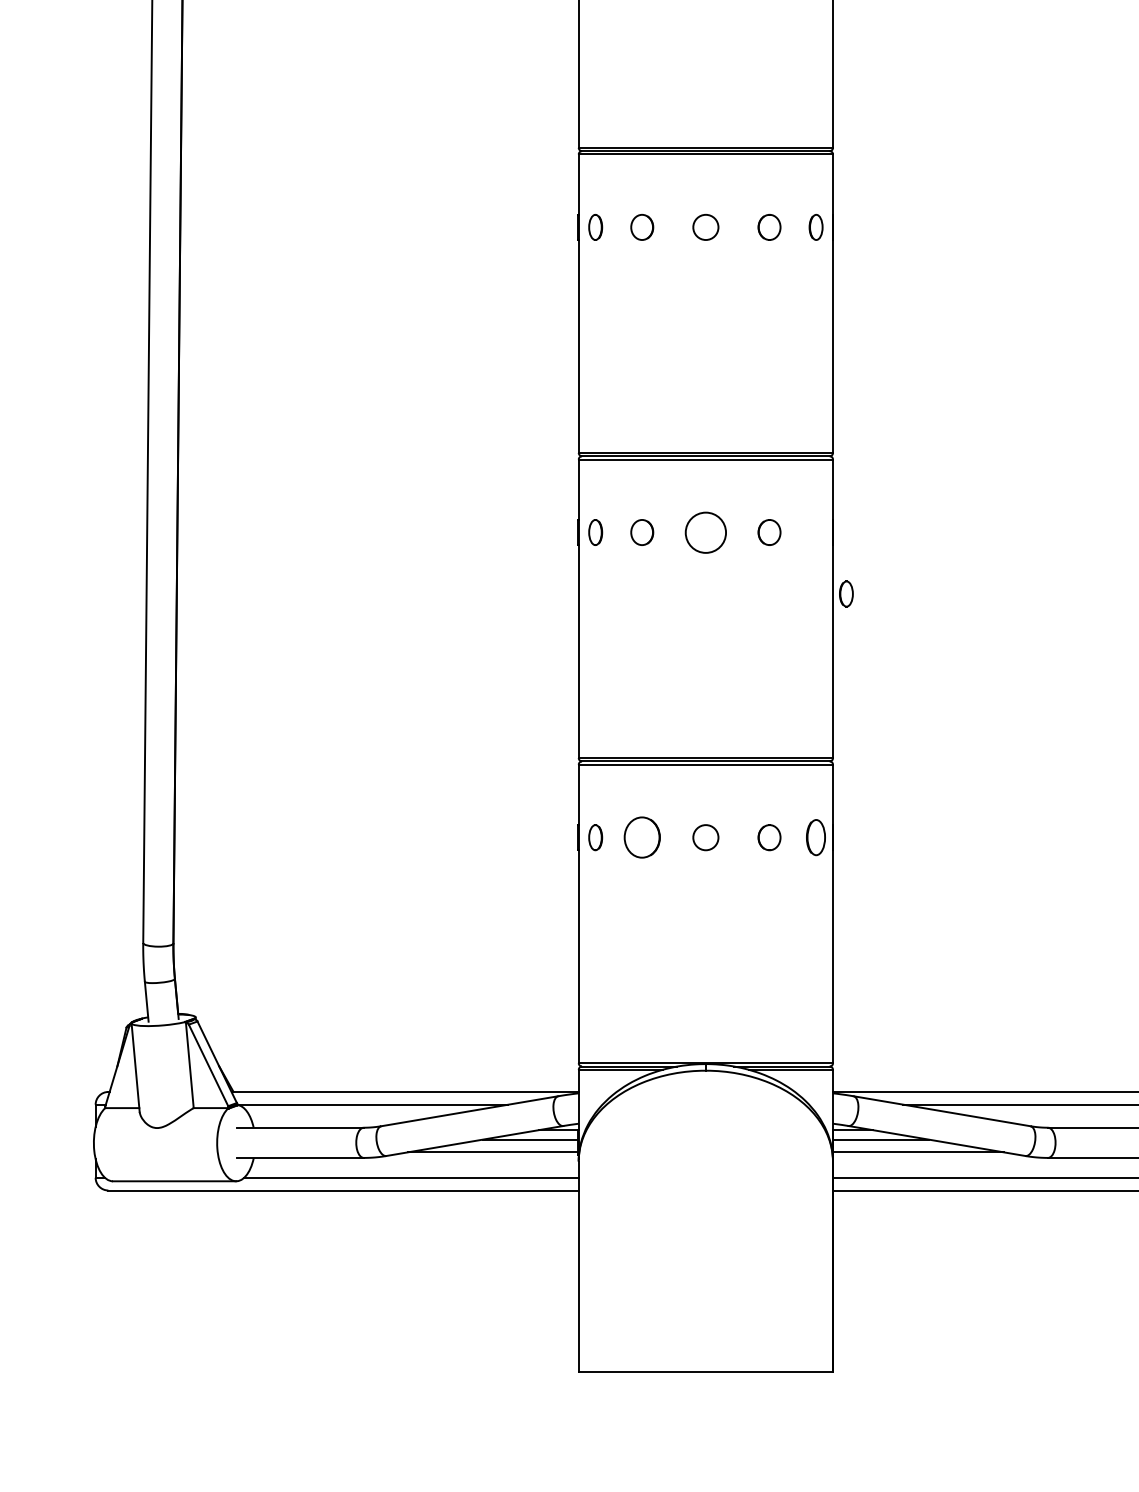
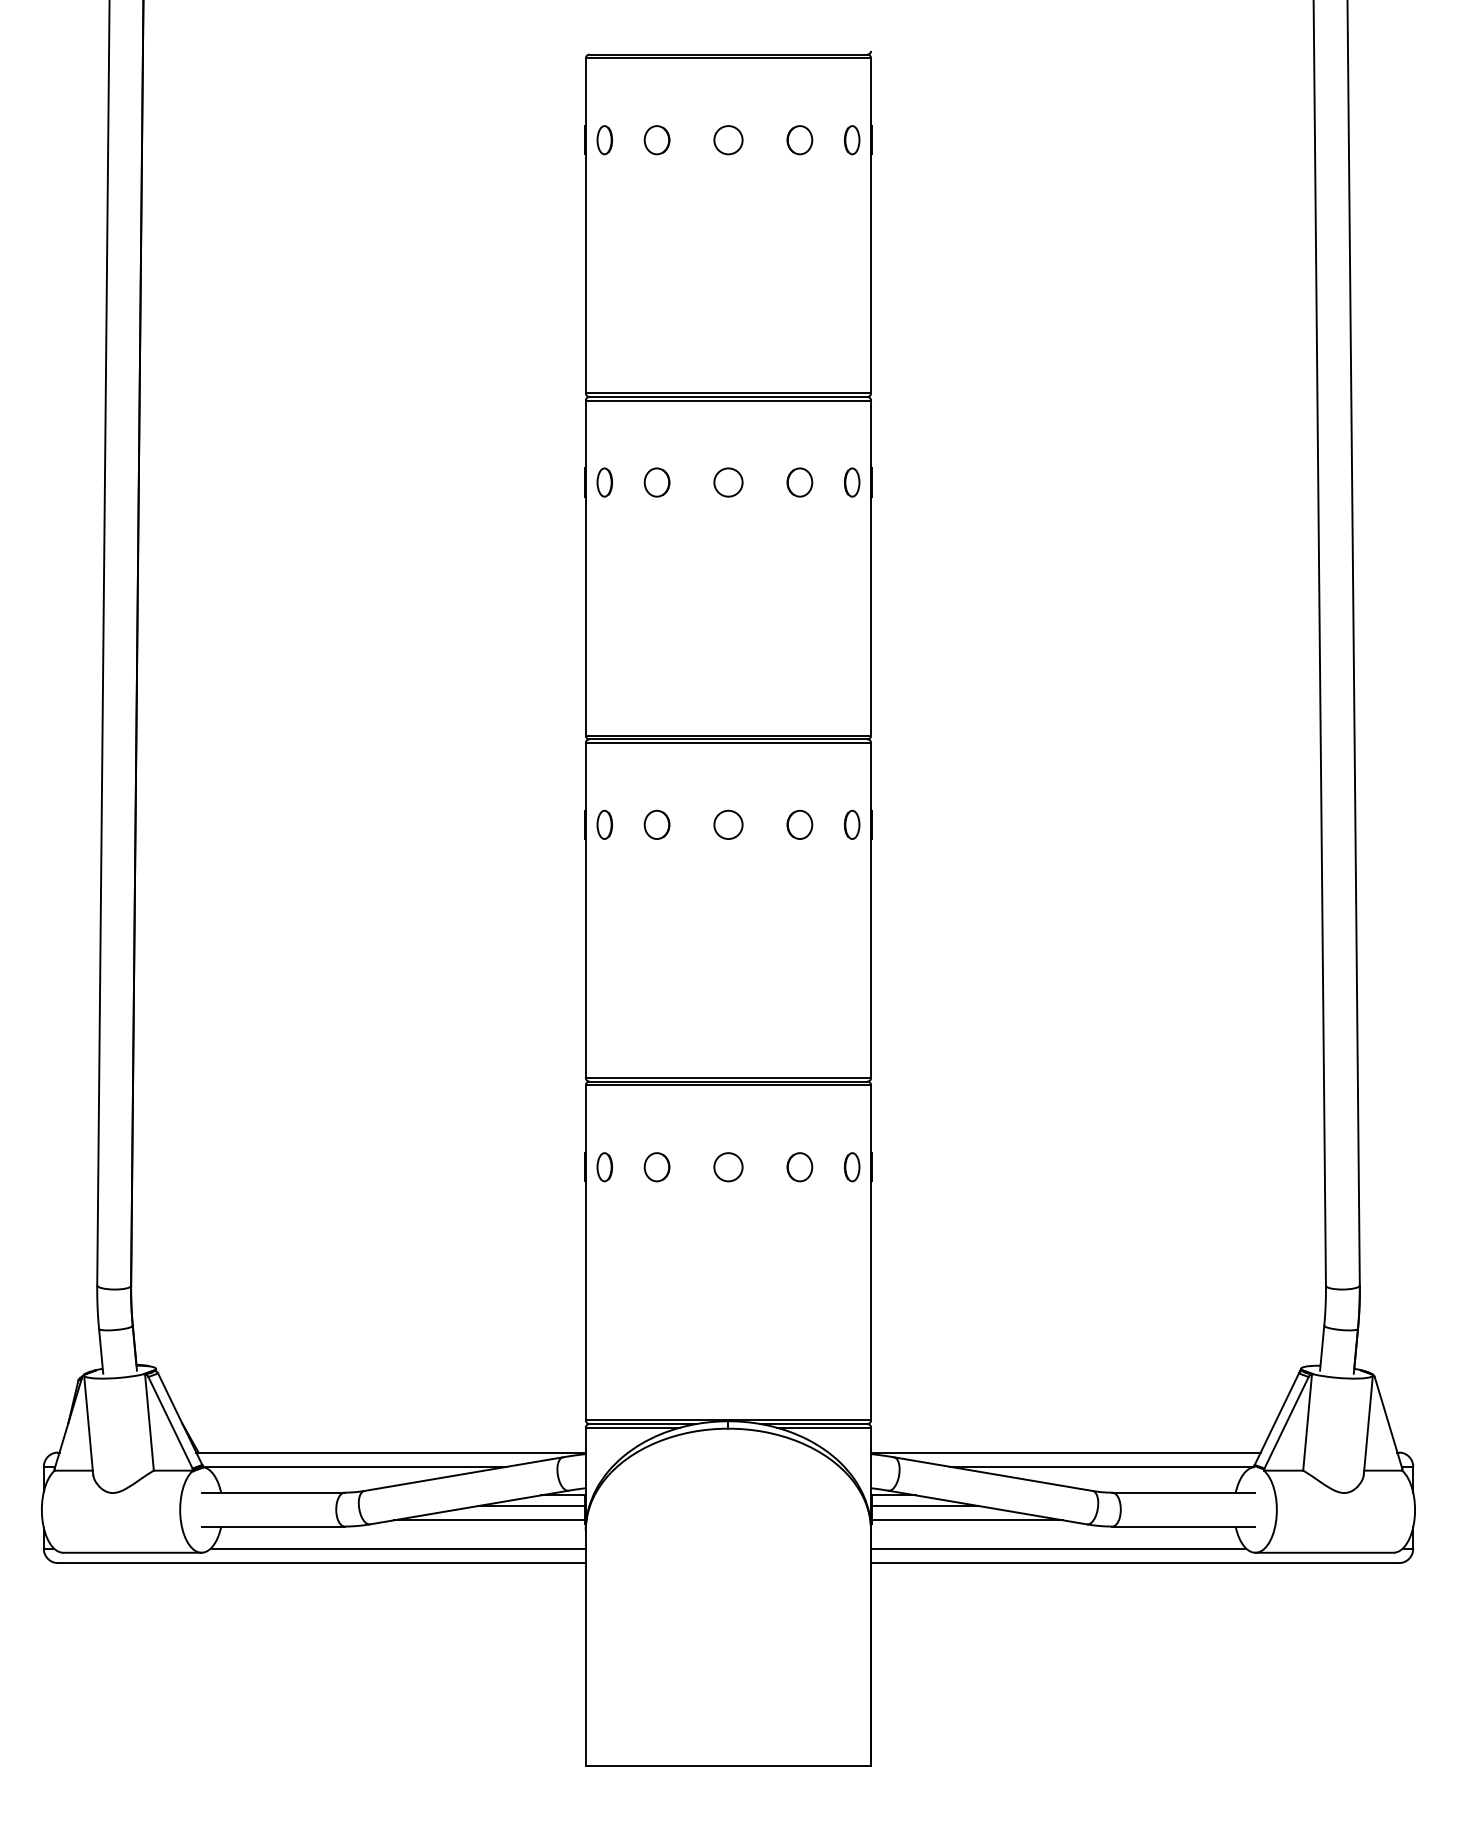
circle: (705, 532) -> (728, 824), size x0.62
part: (846, 593) -> (852, 824), moved
part: (641, 837) -> (656, 1167), size x0.62
part: (816, 837) -> (852, 1167), size x0.71

